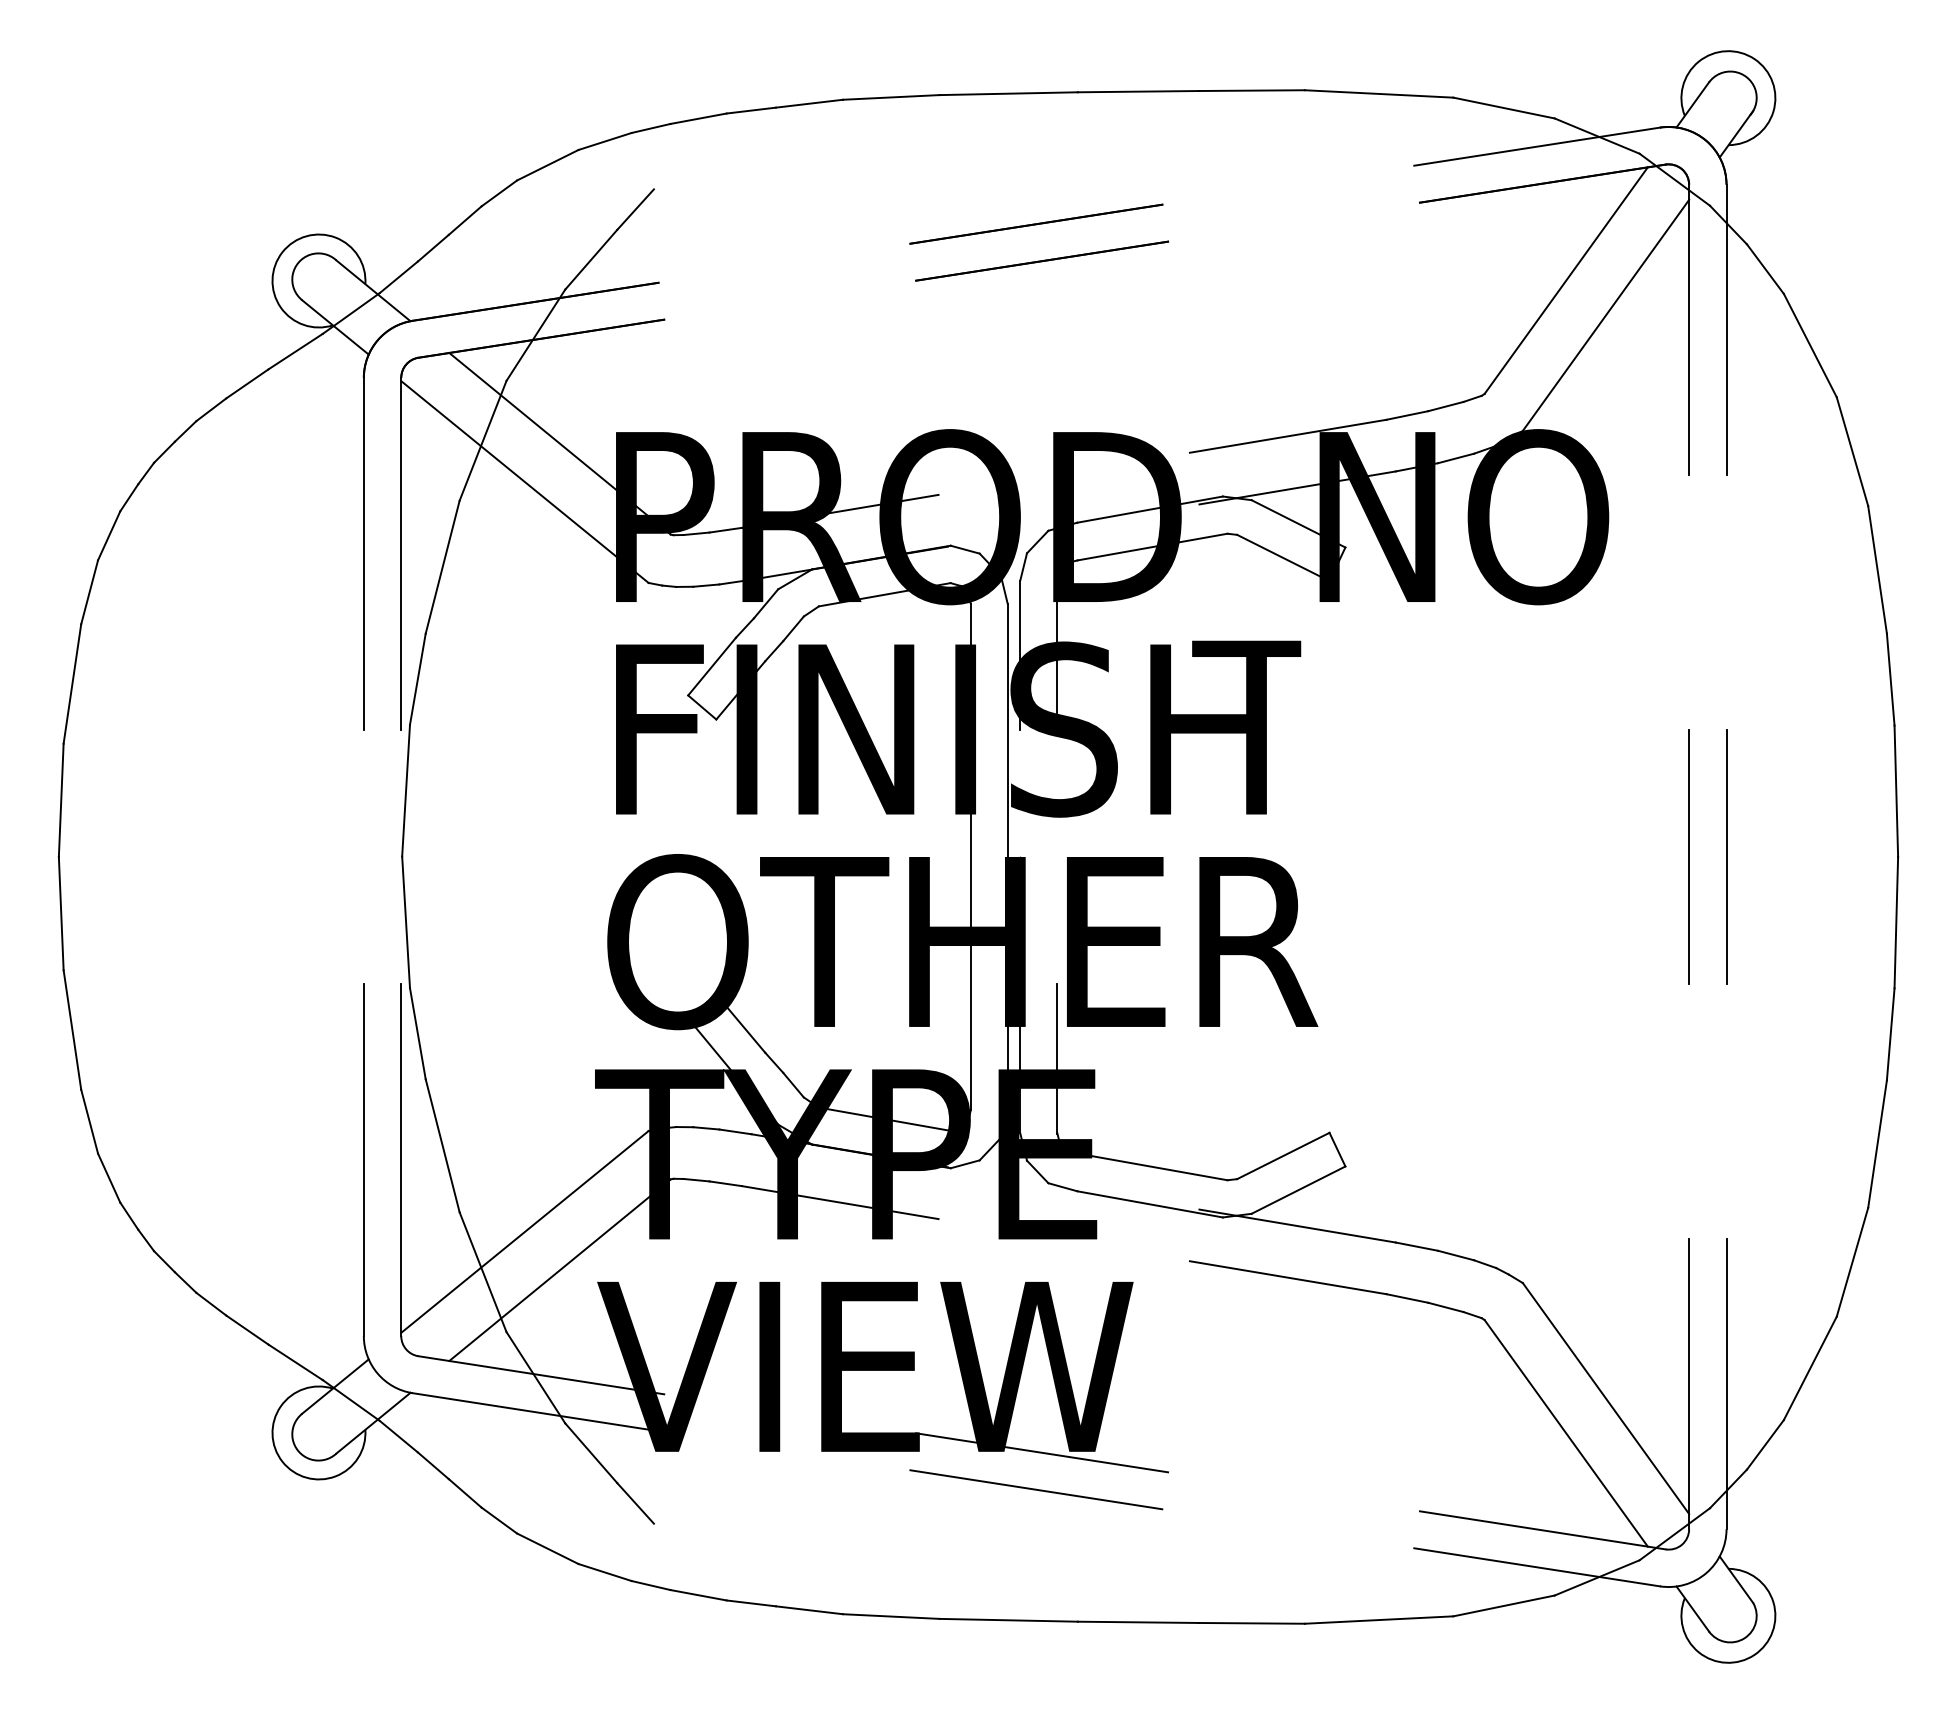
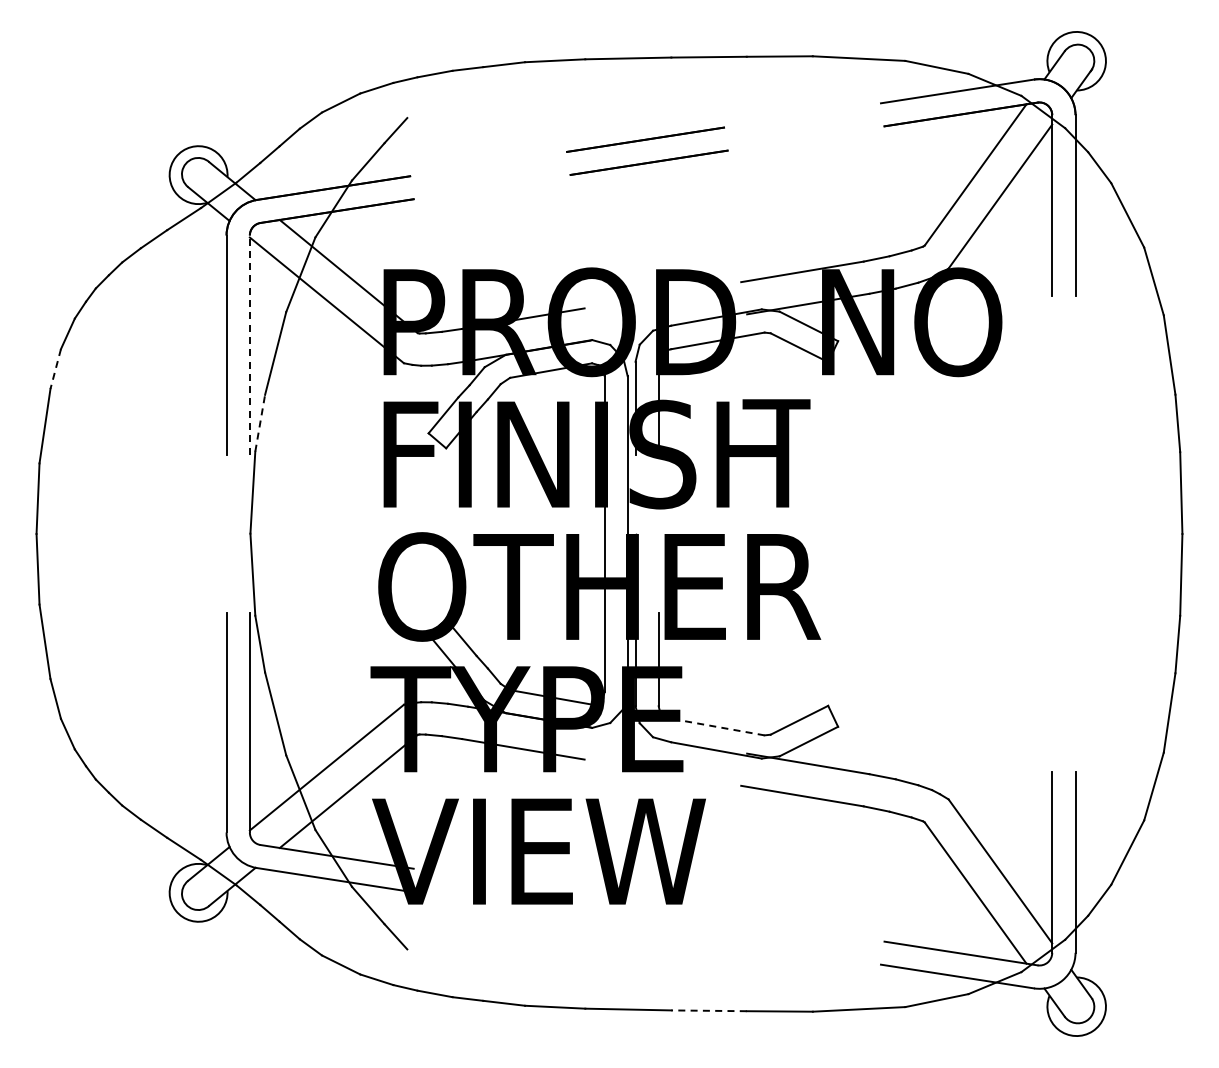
line: (400, 554) -> (249, 345), solid -> dashed
line: (89, 592) -> (55, 369), solid -> dashed
line: (418, 679) -> (260, 423), solid -> dashed
line: (1689, 856) -> (1052, 533), removed
line: (1726, 856) -> (1075, 533), removed
line: (1151, 1165) -> (717, 726), solid -> dashed
line: (1041, 1453) -> (648, 905), removed
line: (1036, 1490) -> (645, 928), removed
line: (1139, 1621) -> (709, 1010), solid -> dashed

